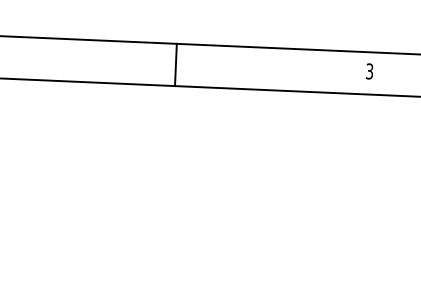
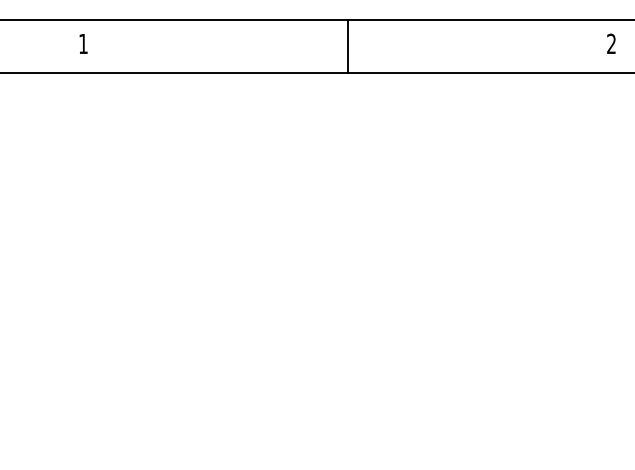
line: (176, 65) -> (348, 46), moved
text: (369, 71) -> (611, 44), 3 -> 2

